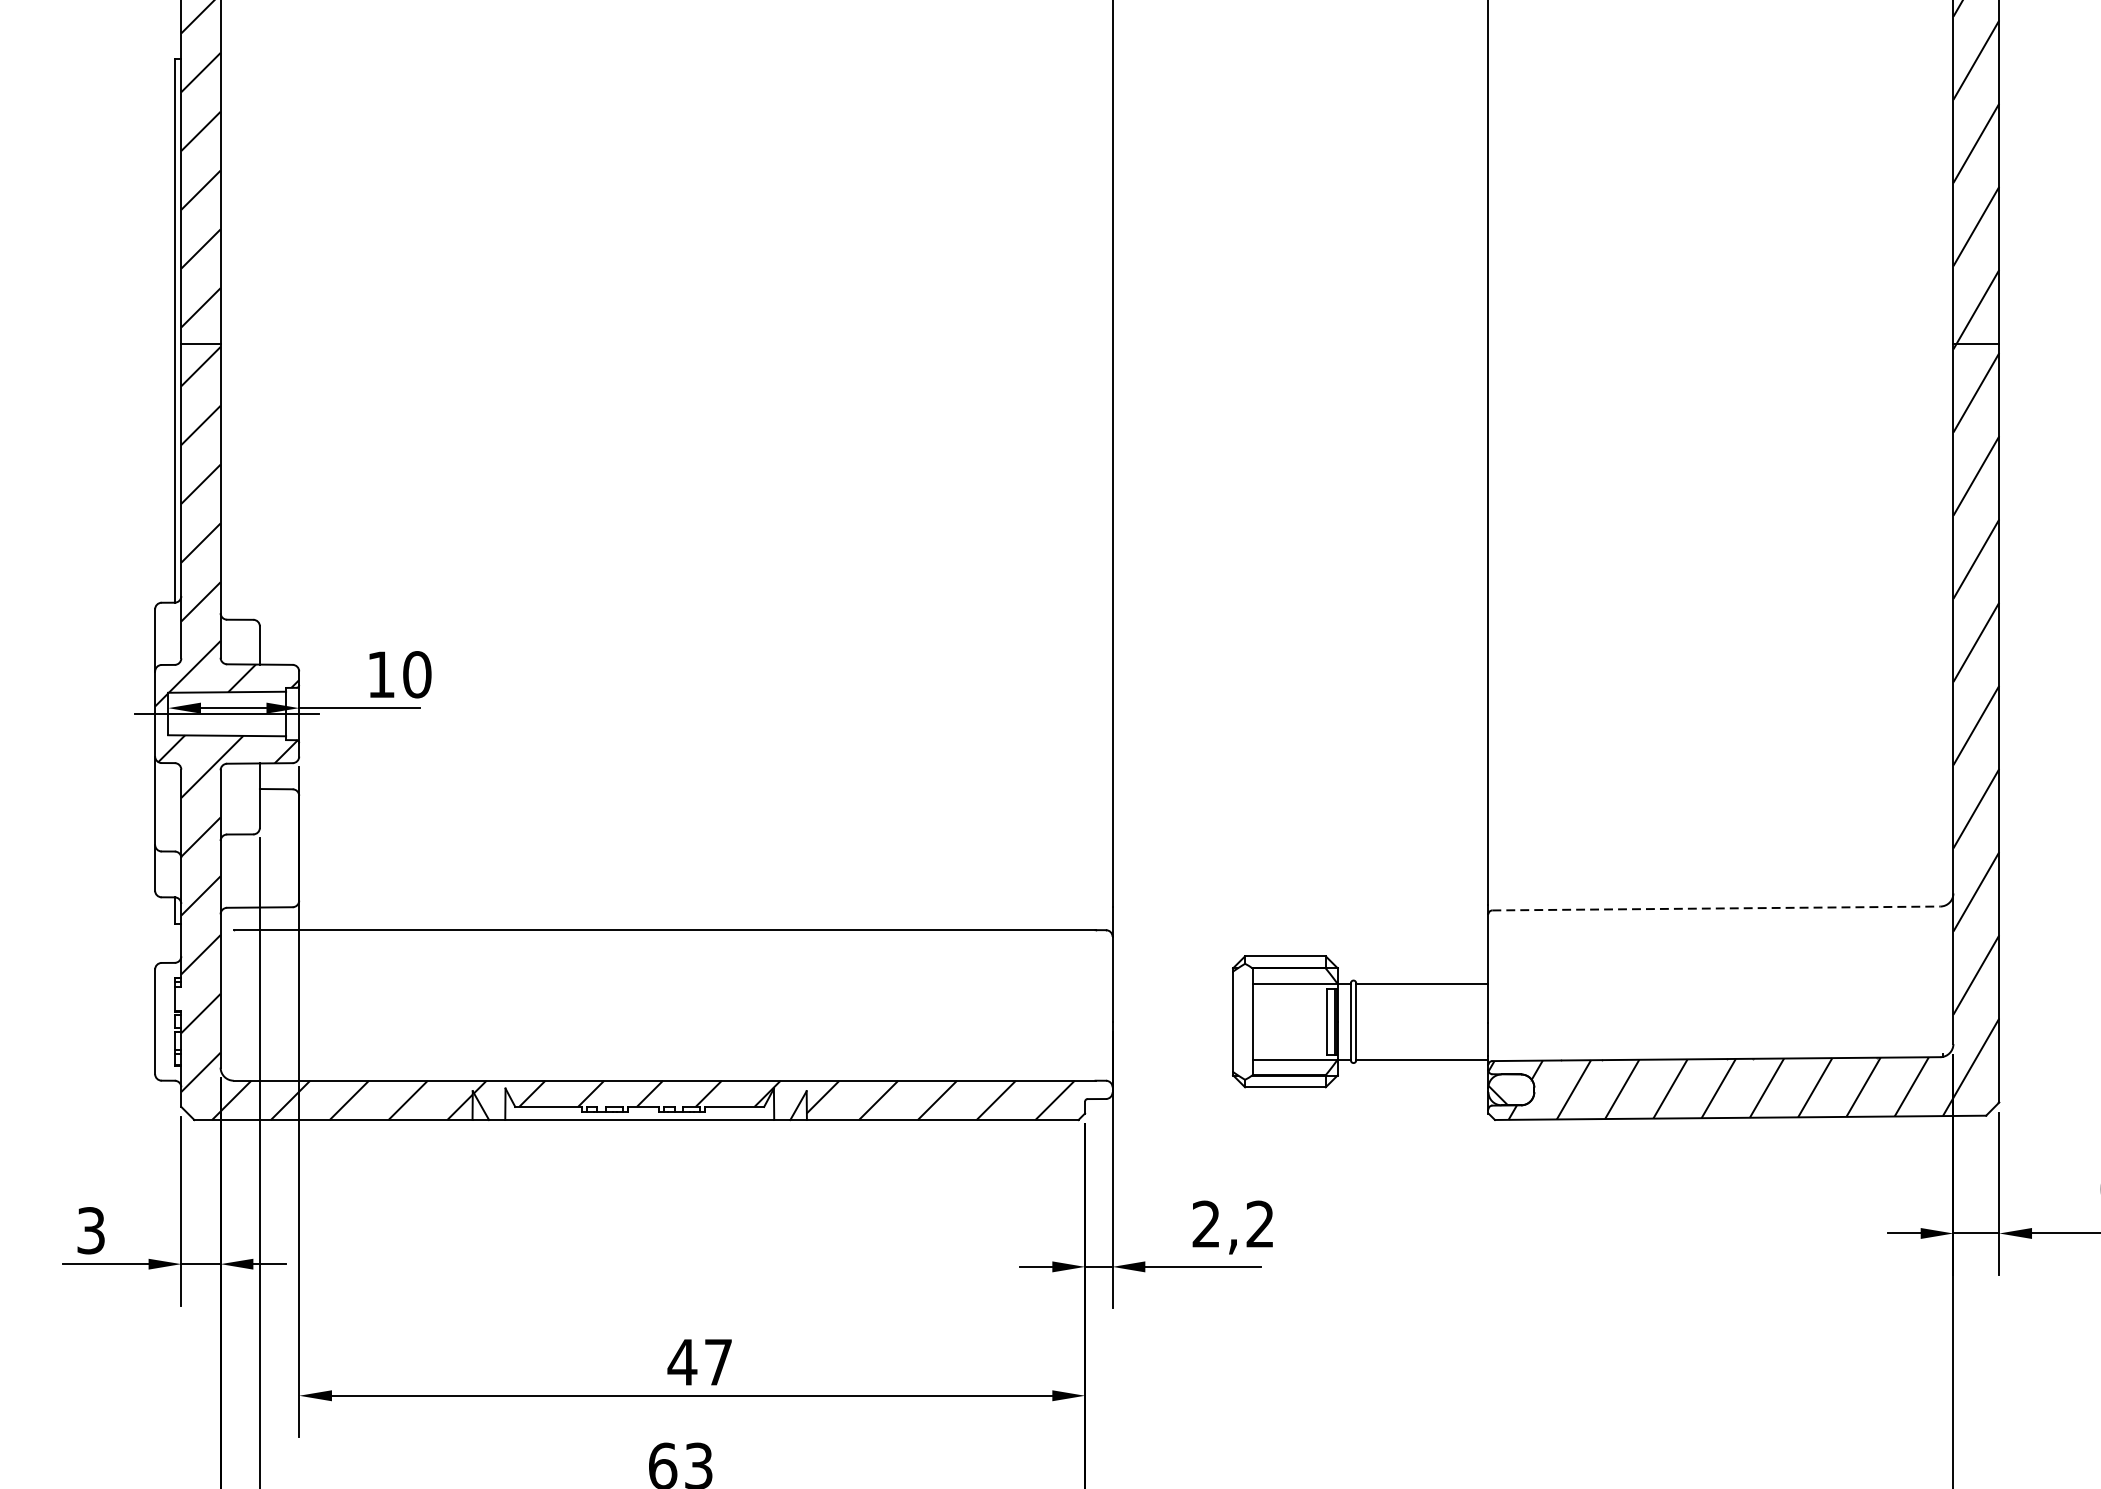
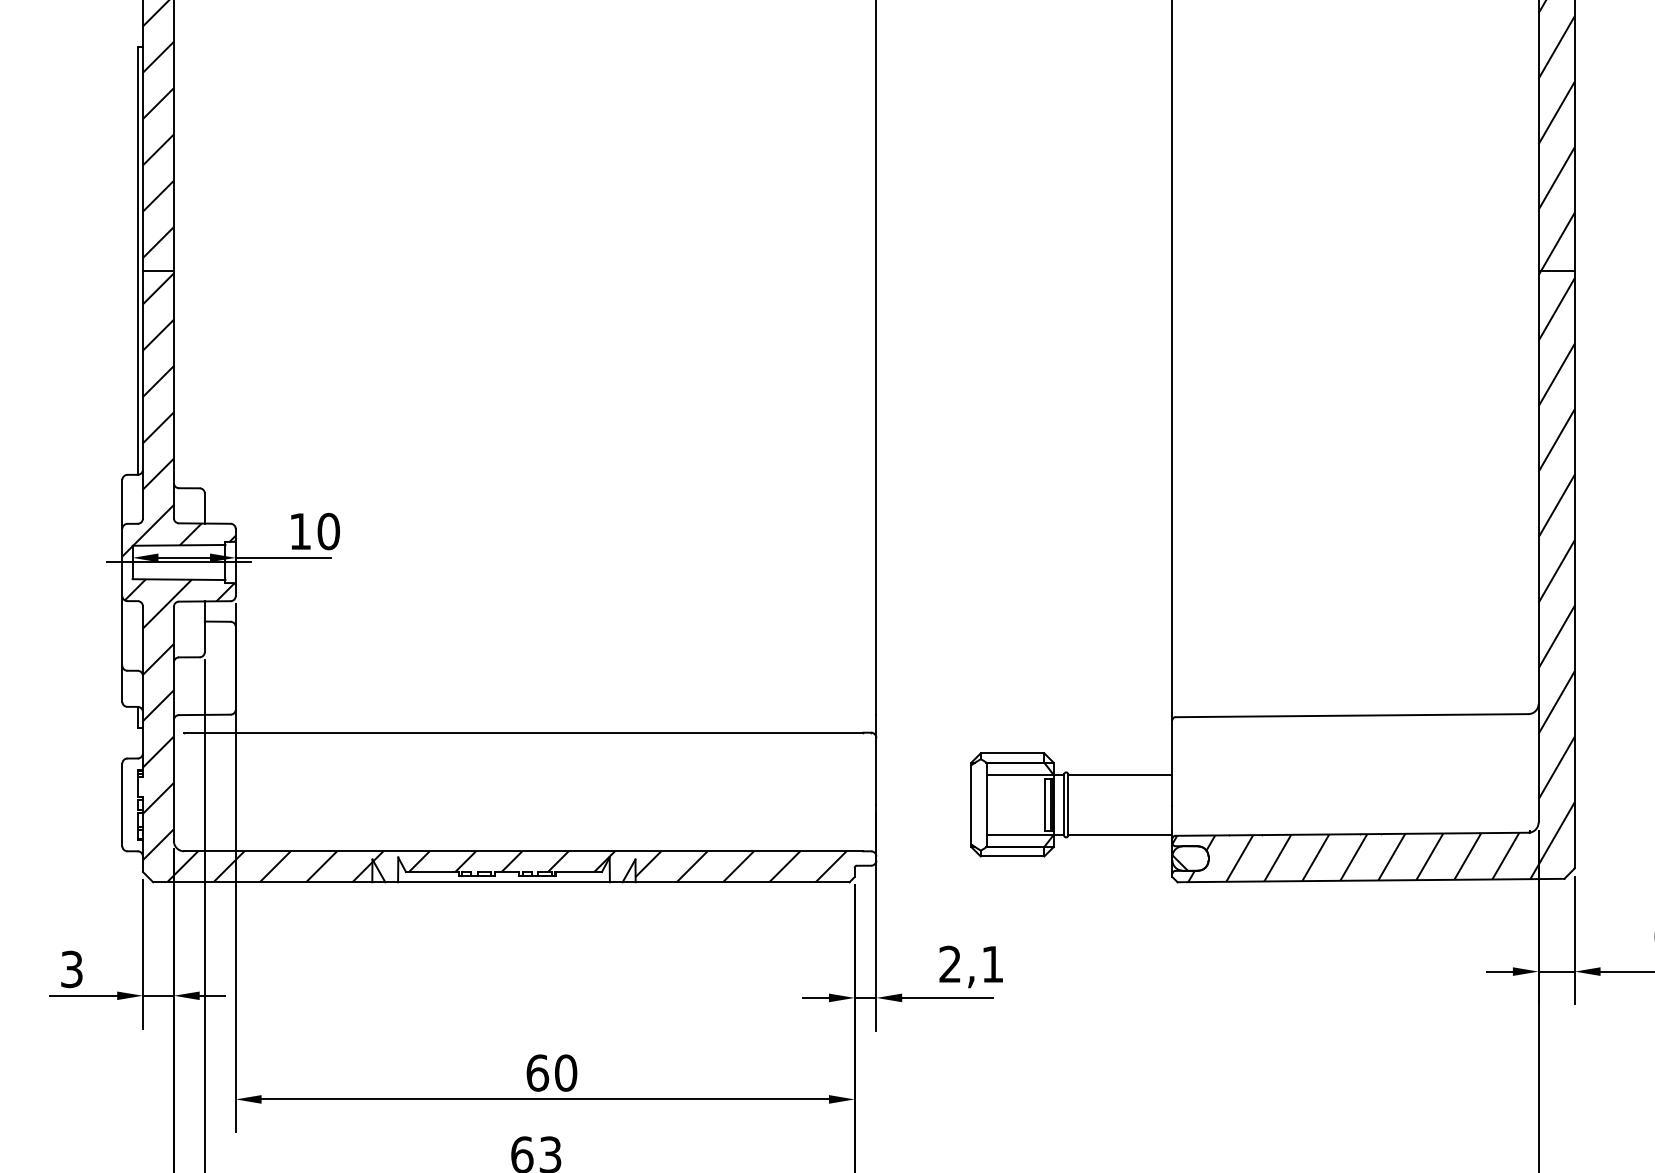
line: (1717, 908) -> (1352, 715), dashed -> solid
text: (1260, 1223) -> (992, 963), 2,2 -> 2,1
text: (700, 1361) -> (551, 1072), 47 -> 60

